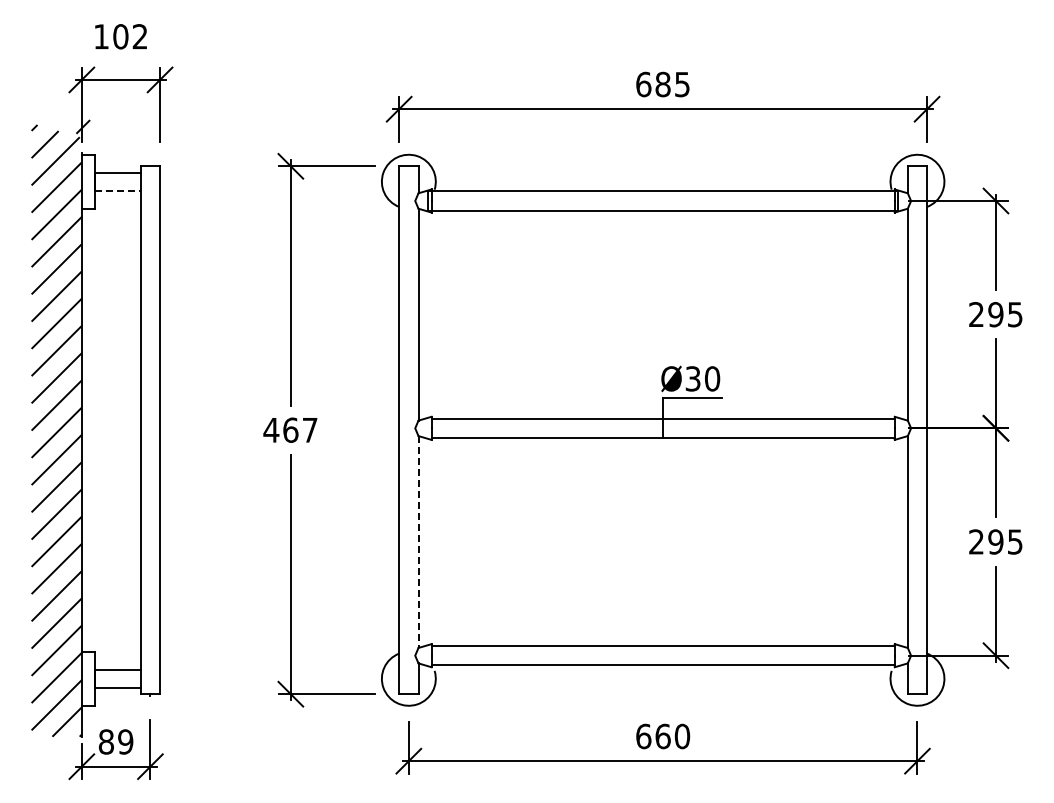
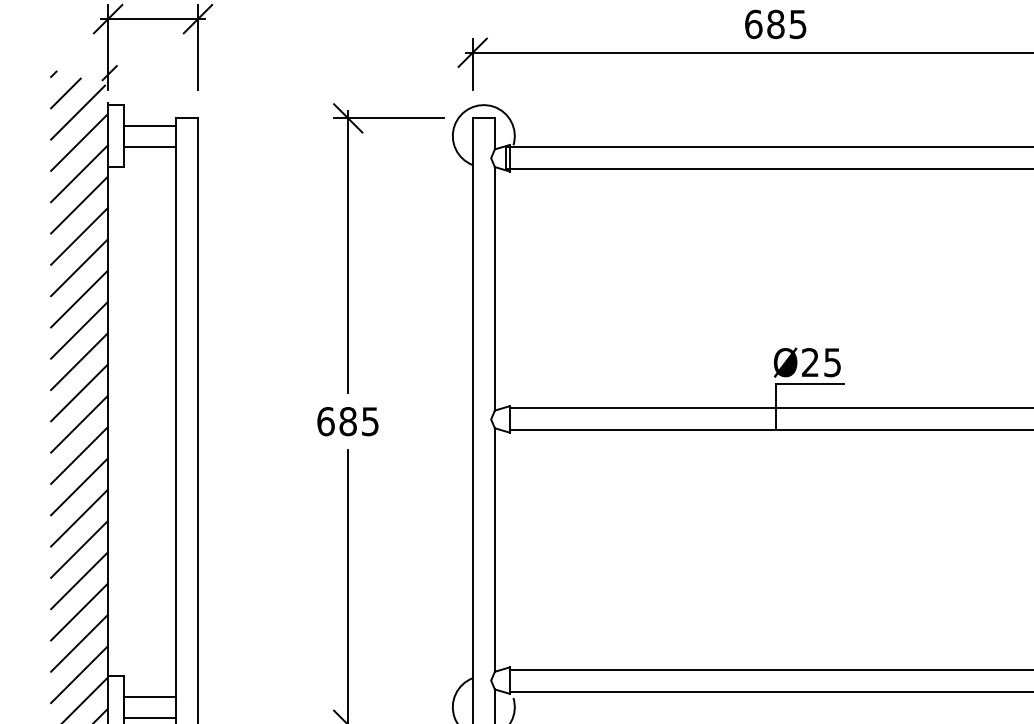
line: (118, 190) -> (150, 146), dashed -> solid
text: (702, 378) -> (821, 362), Ø30 -> Ø25
text: (290, 429) -> (347, 420), 467 -> 685
line: (418, 542) -> (494, 550), dashed -> solid

